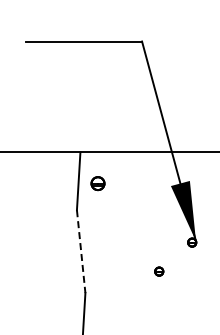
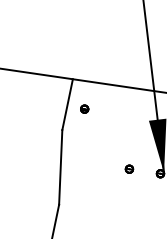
part: (98, 183) -> (84, 109), size x0.62
line: (81, 251) -> (61, 167), dashed -> solid
part: (159, 271) -> (129, 169), moved

